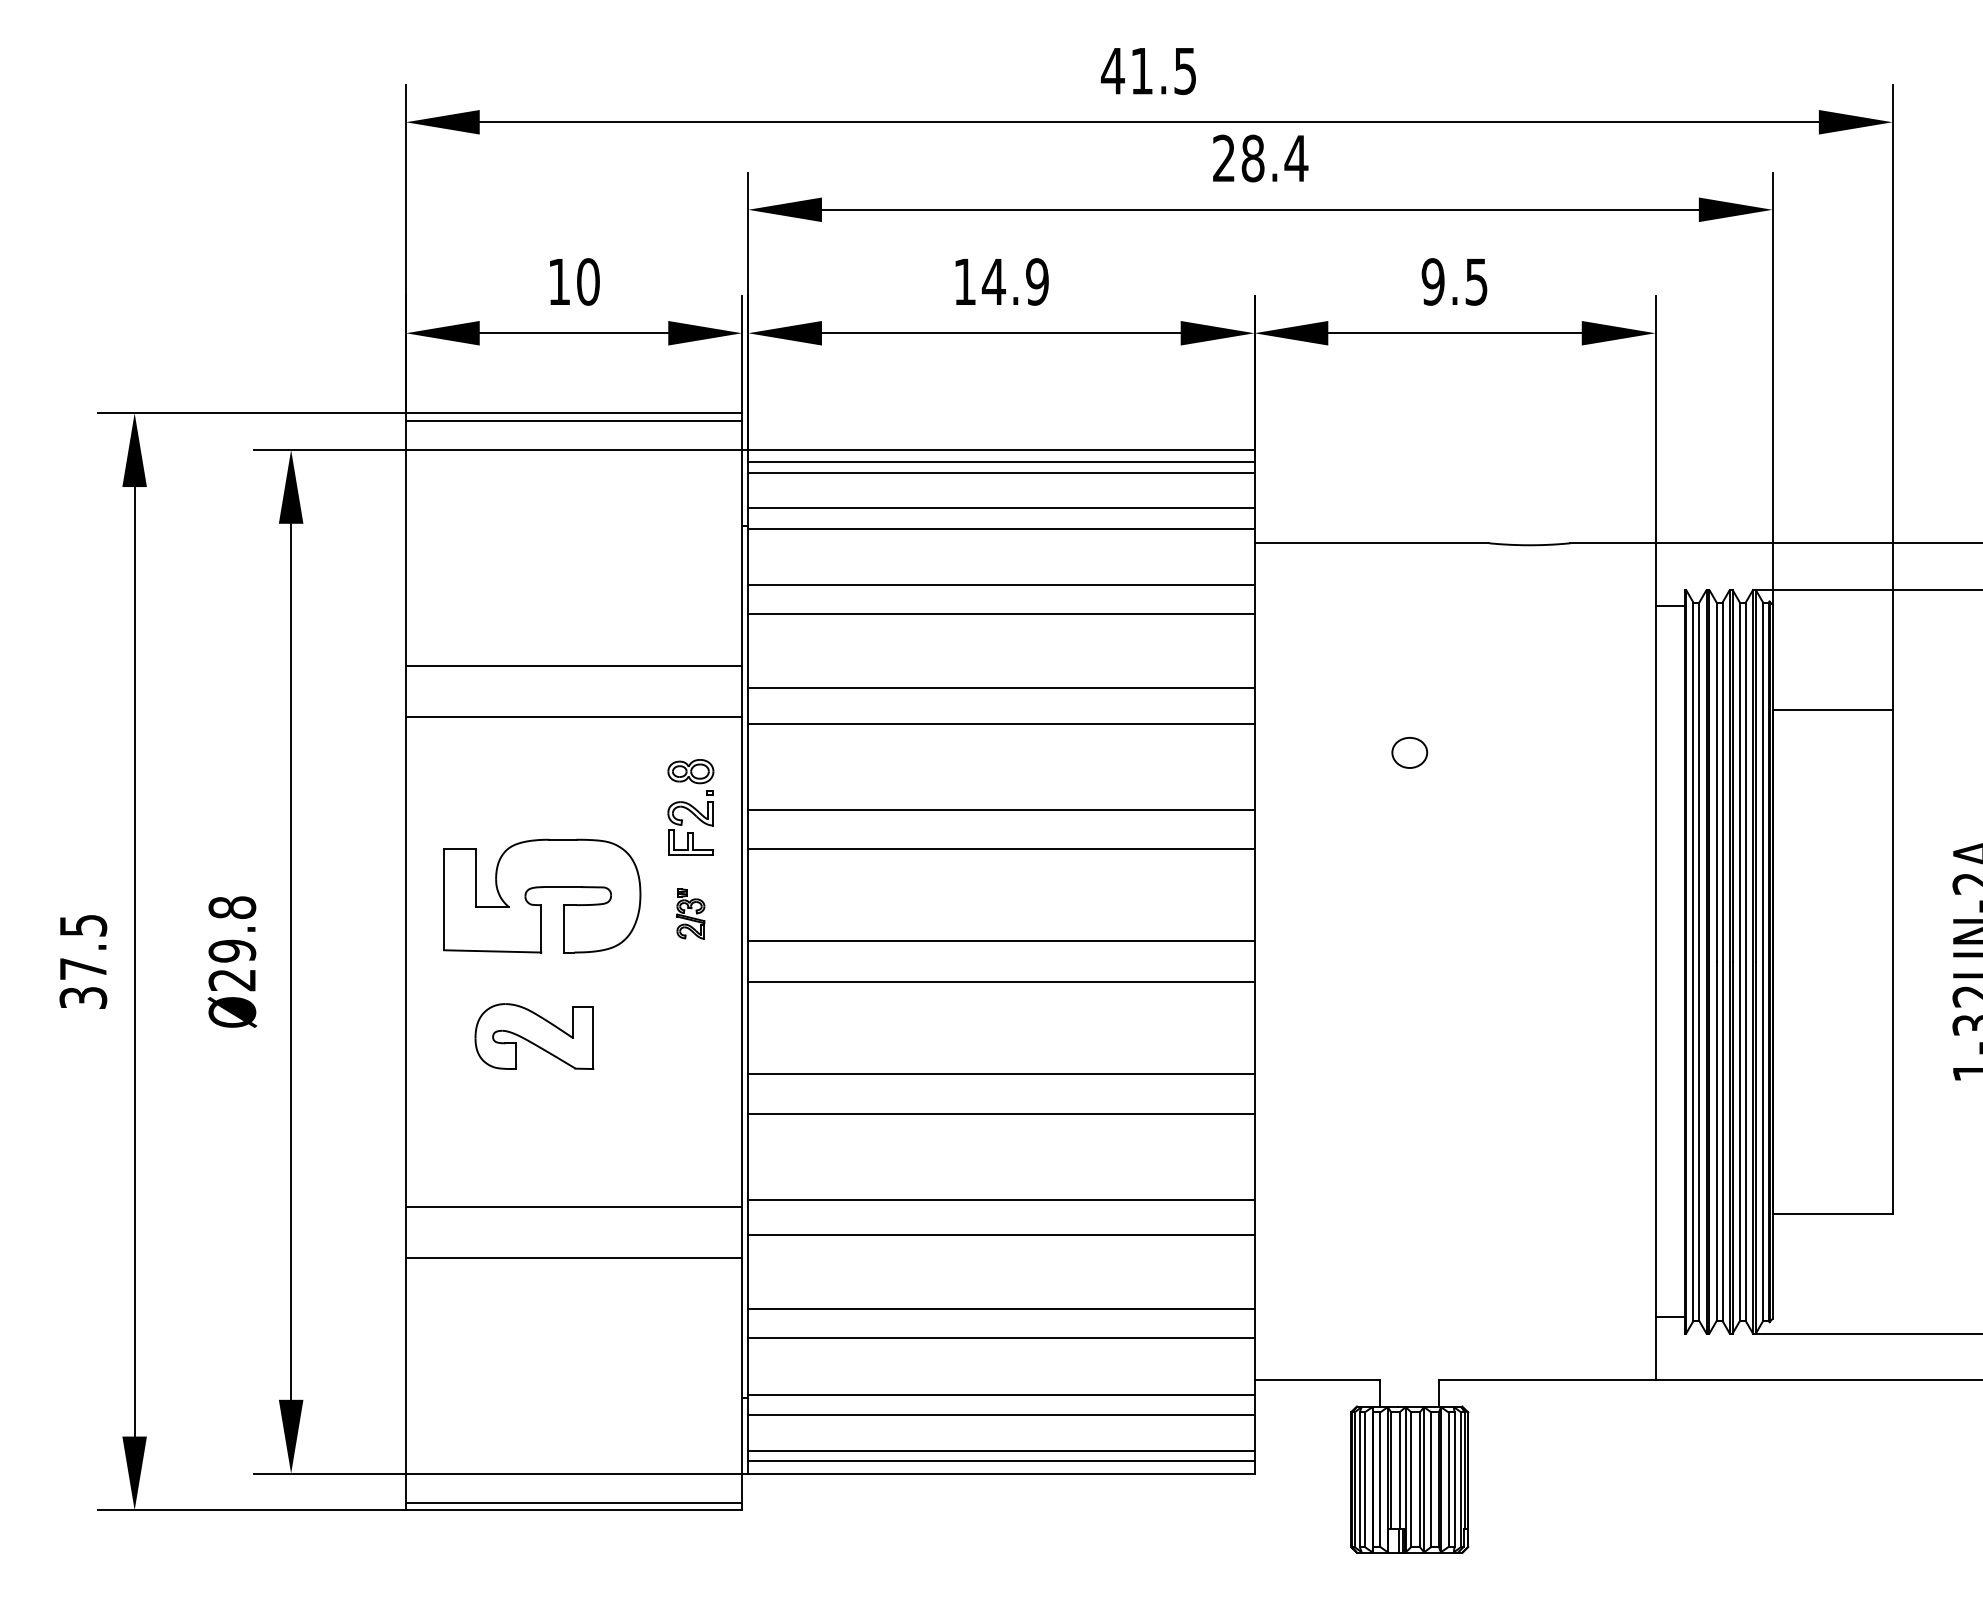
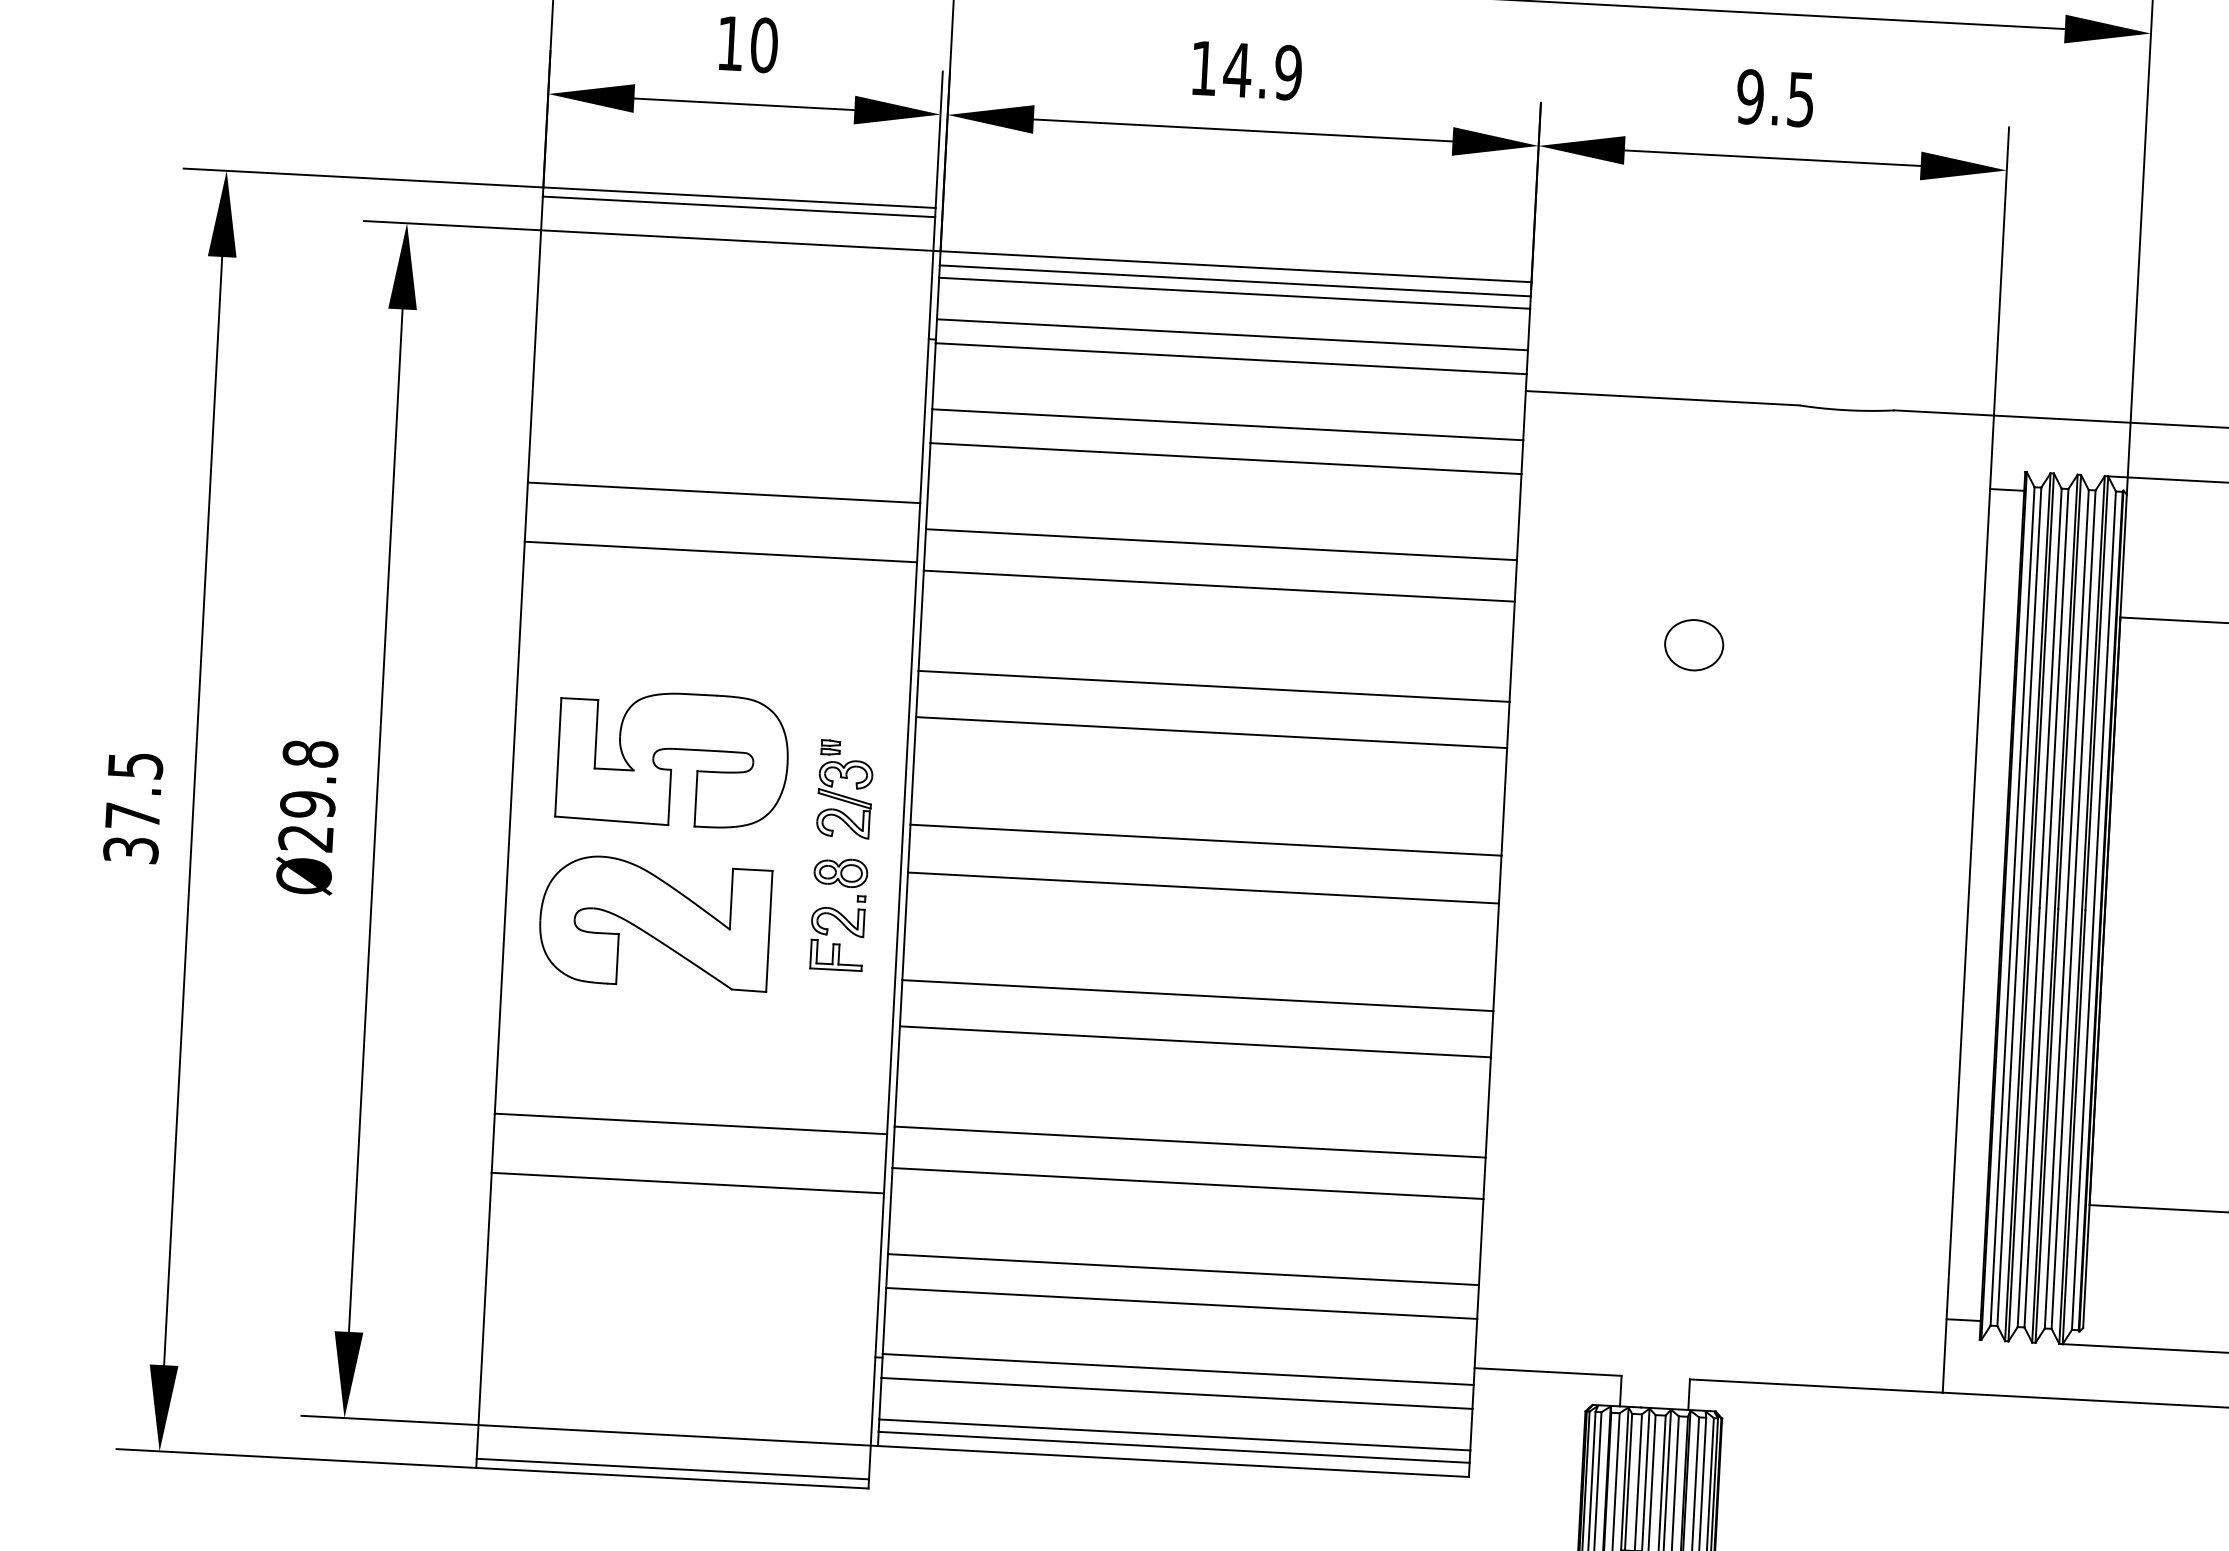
part: (1409, 752) -> (1693, 644), size x1.43
part: (690, 807) -> (838, 914), moved
part: (690, 913) -> (844, 788), size x1.67
part: (534, 1036) -> (655, 922), size x1.67

